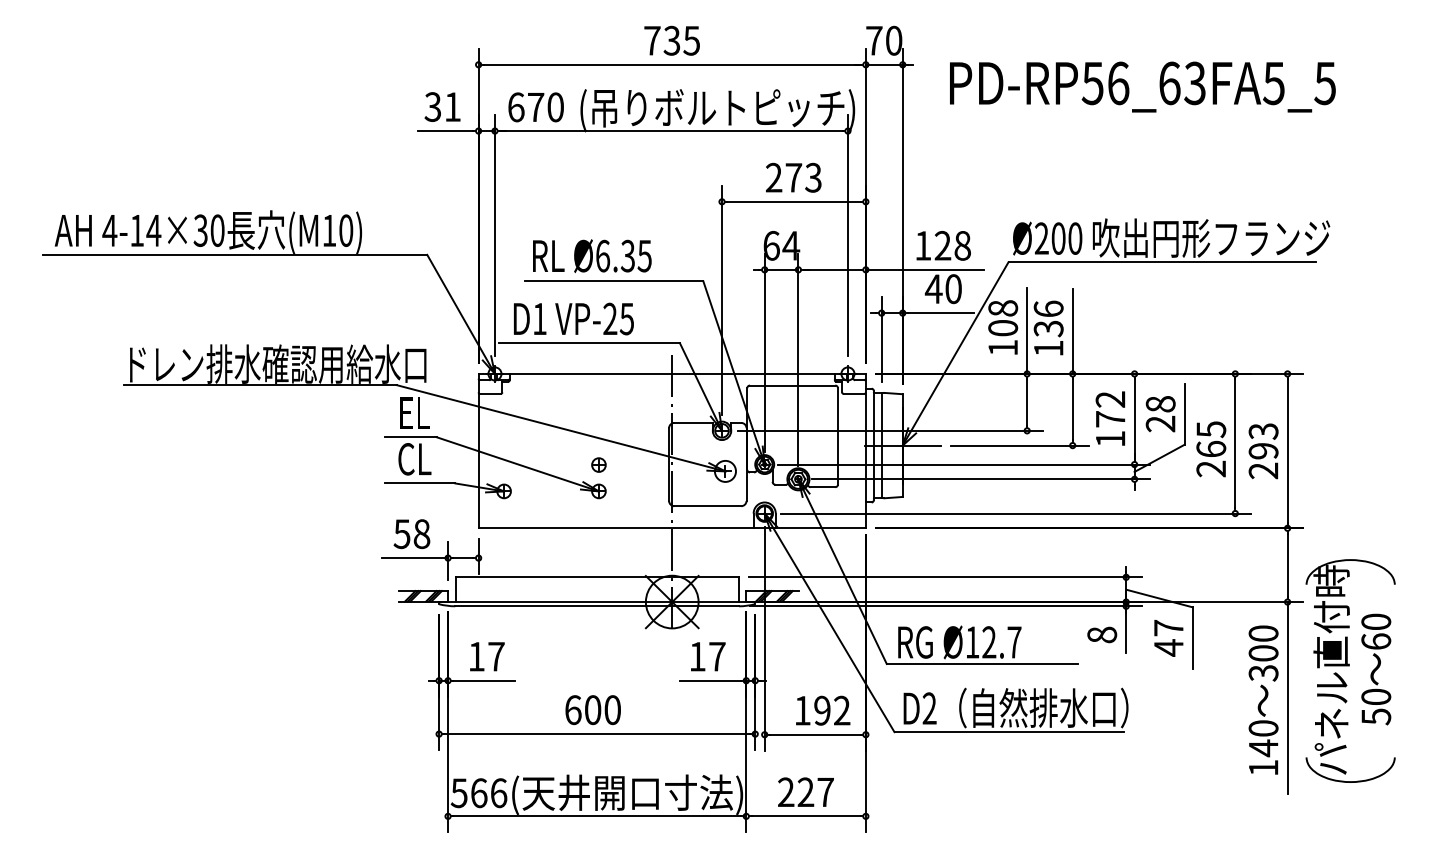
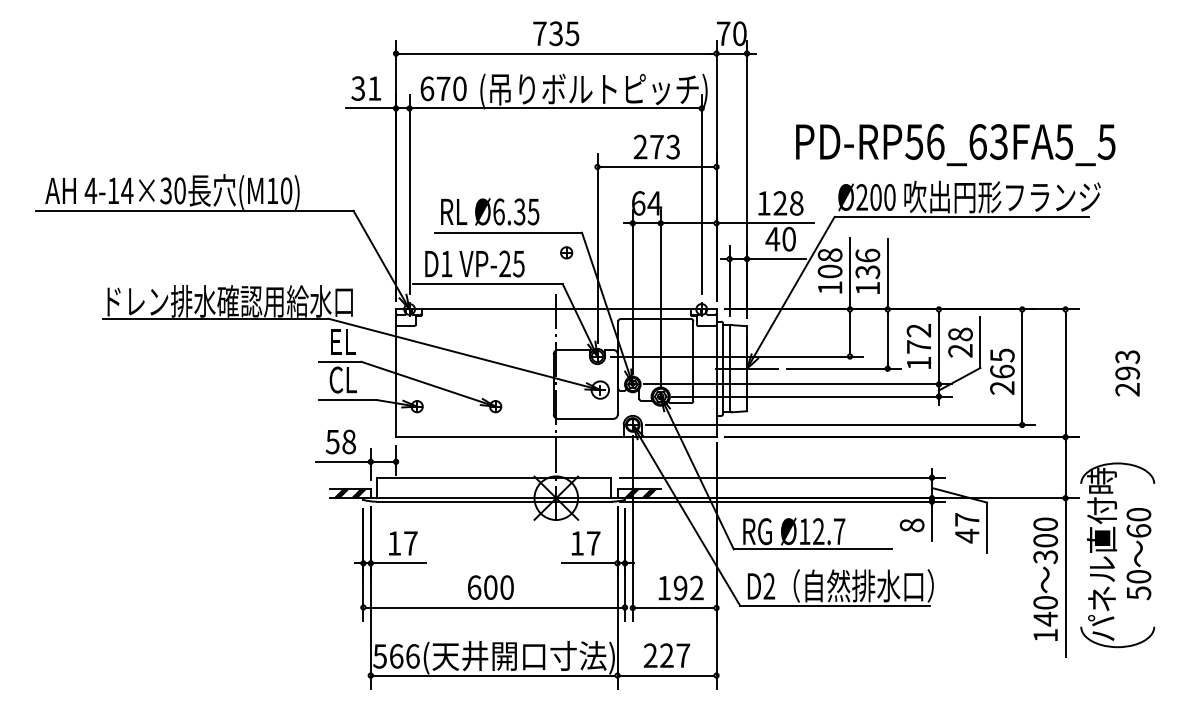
text: (1142, 87) -> (955, 145), moved
text: (1263, 451) -> (1127, 373), moved
part: (598, 464) -> (566, 252), moved

